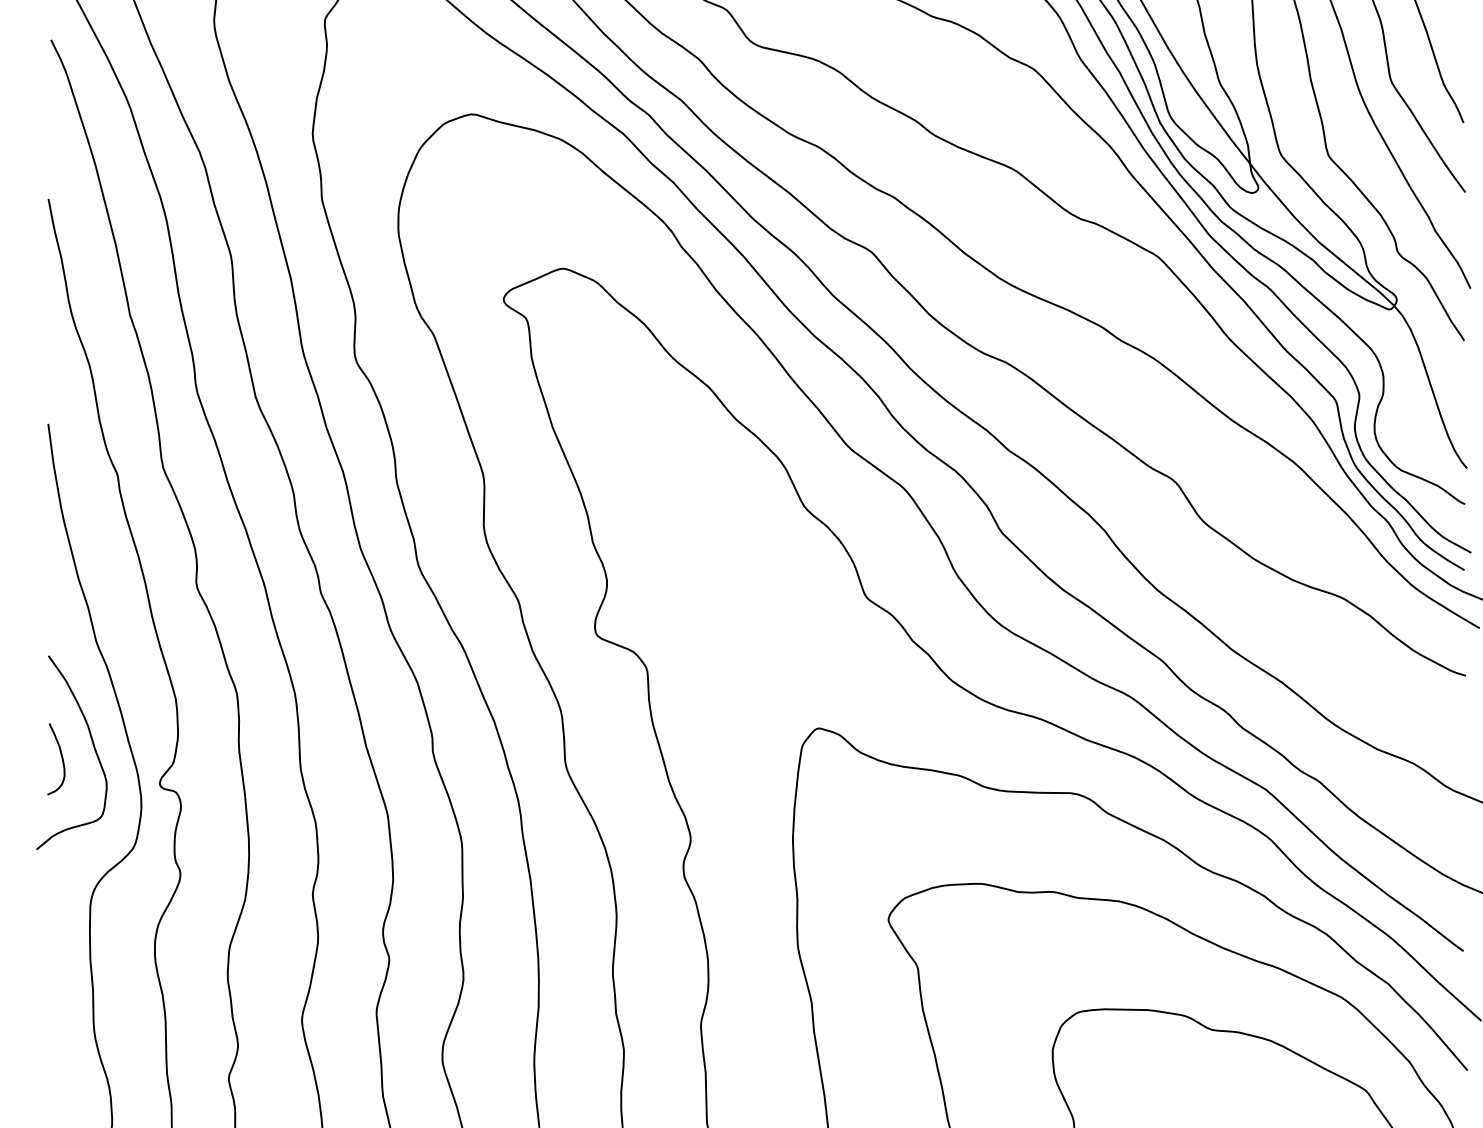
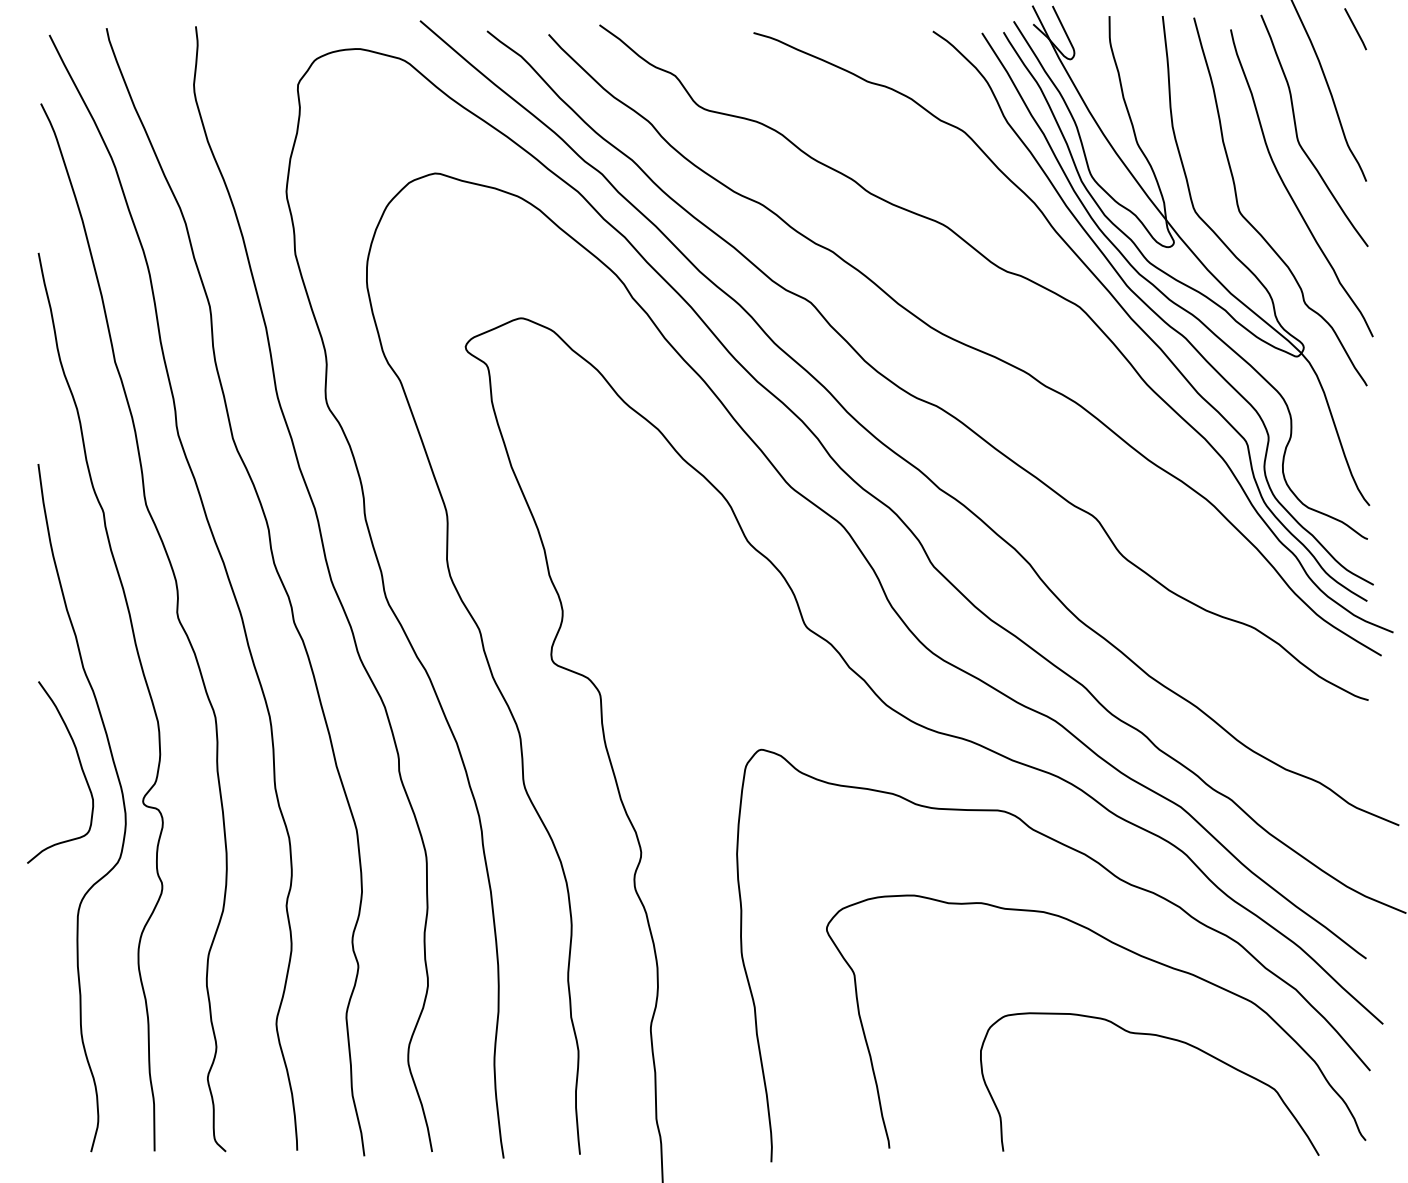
curve: (61, 758) -> (50, 777), removed

